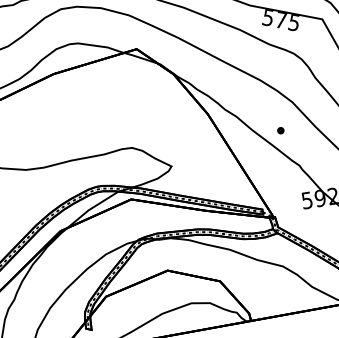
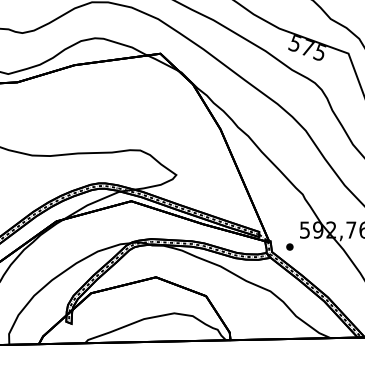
part: (280, 130) -> (289, 246), moved

